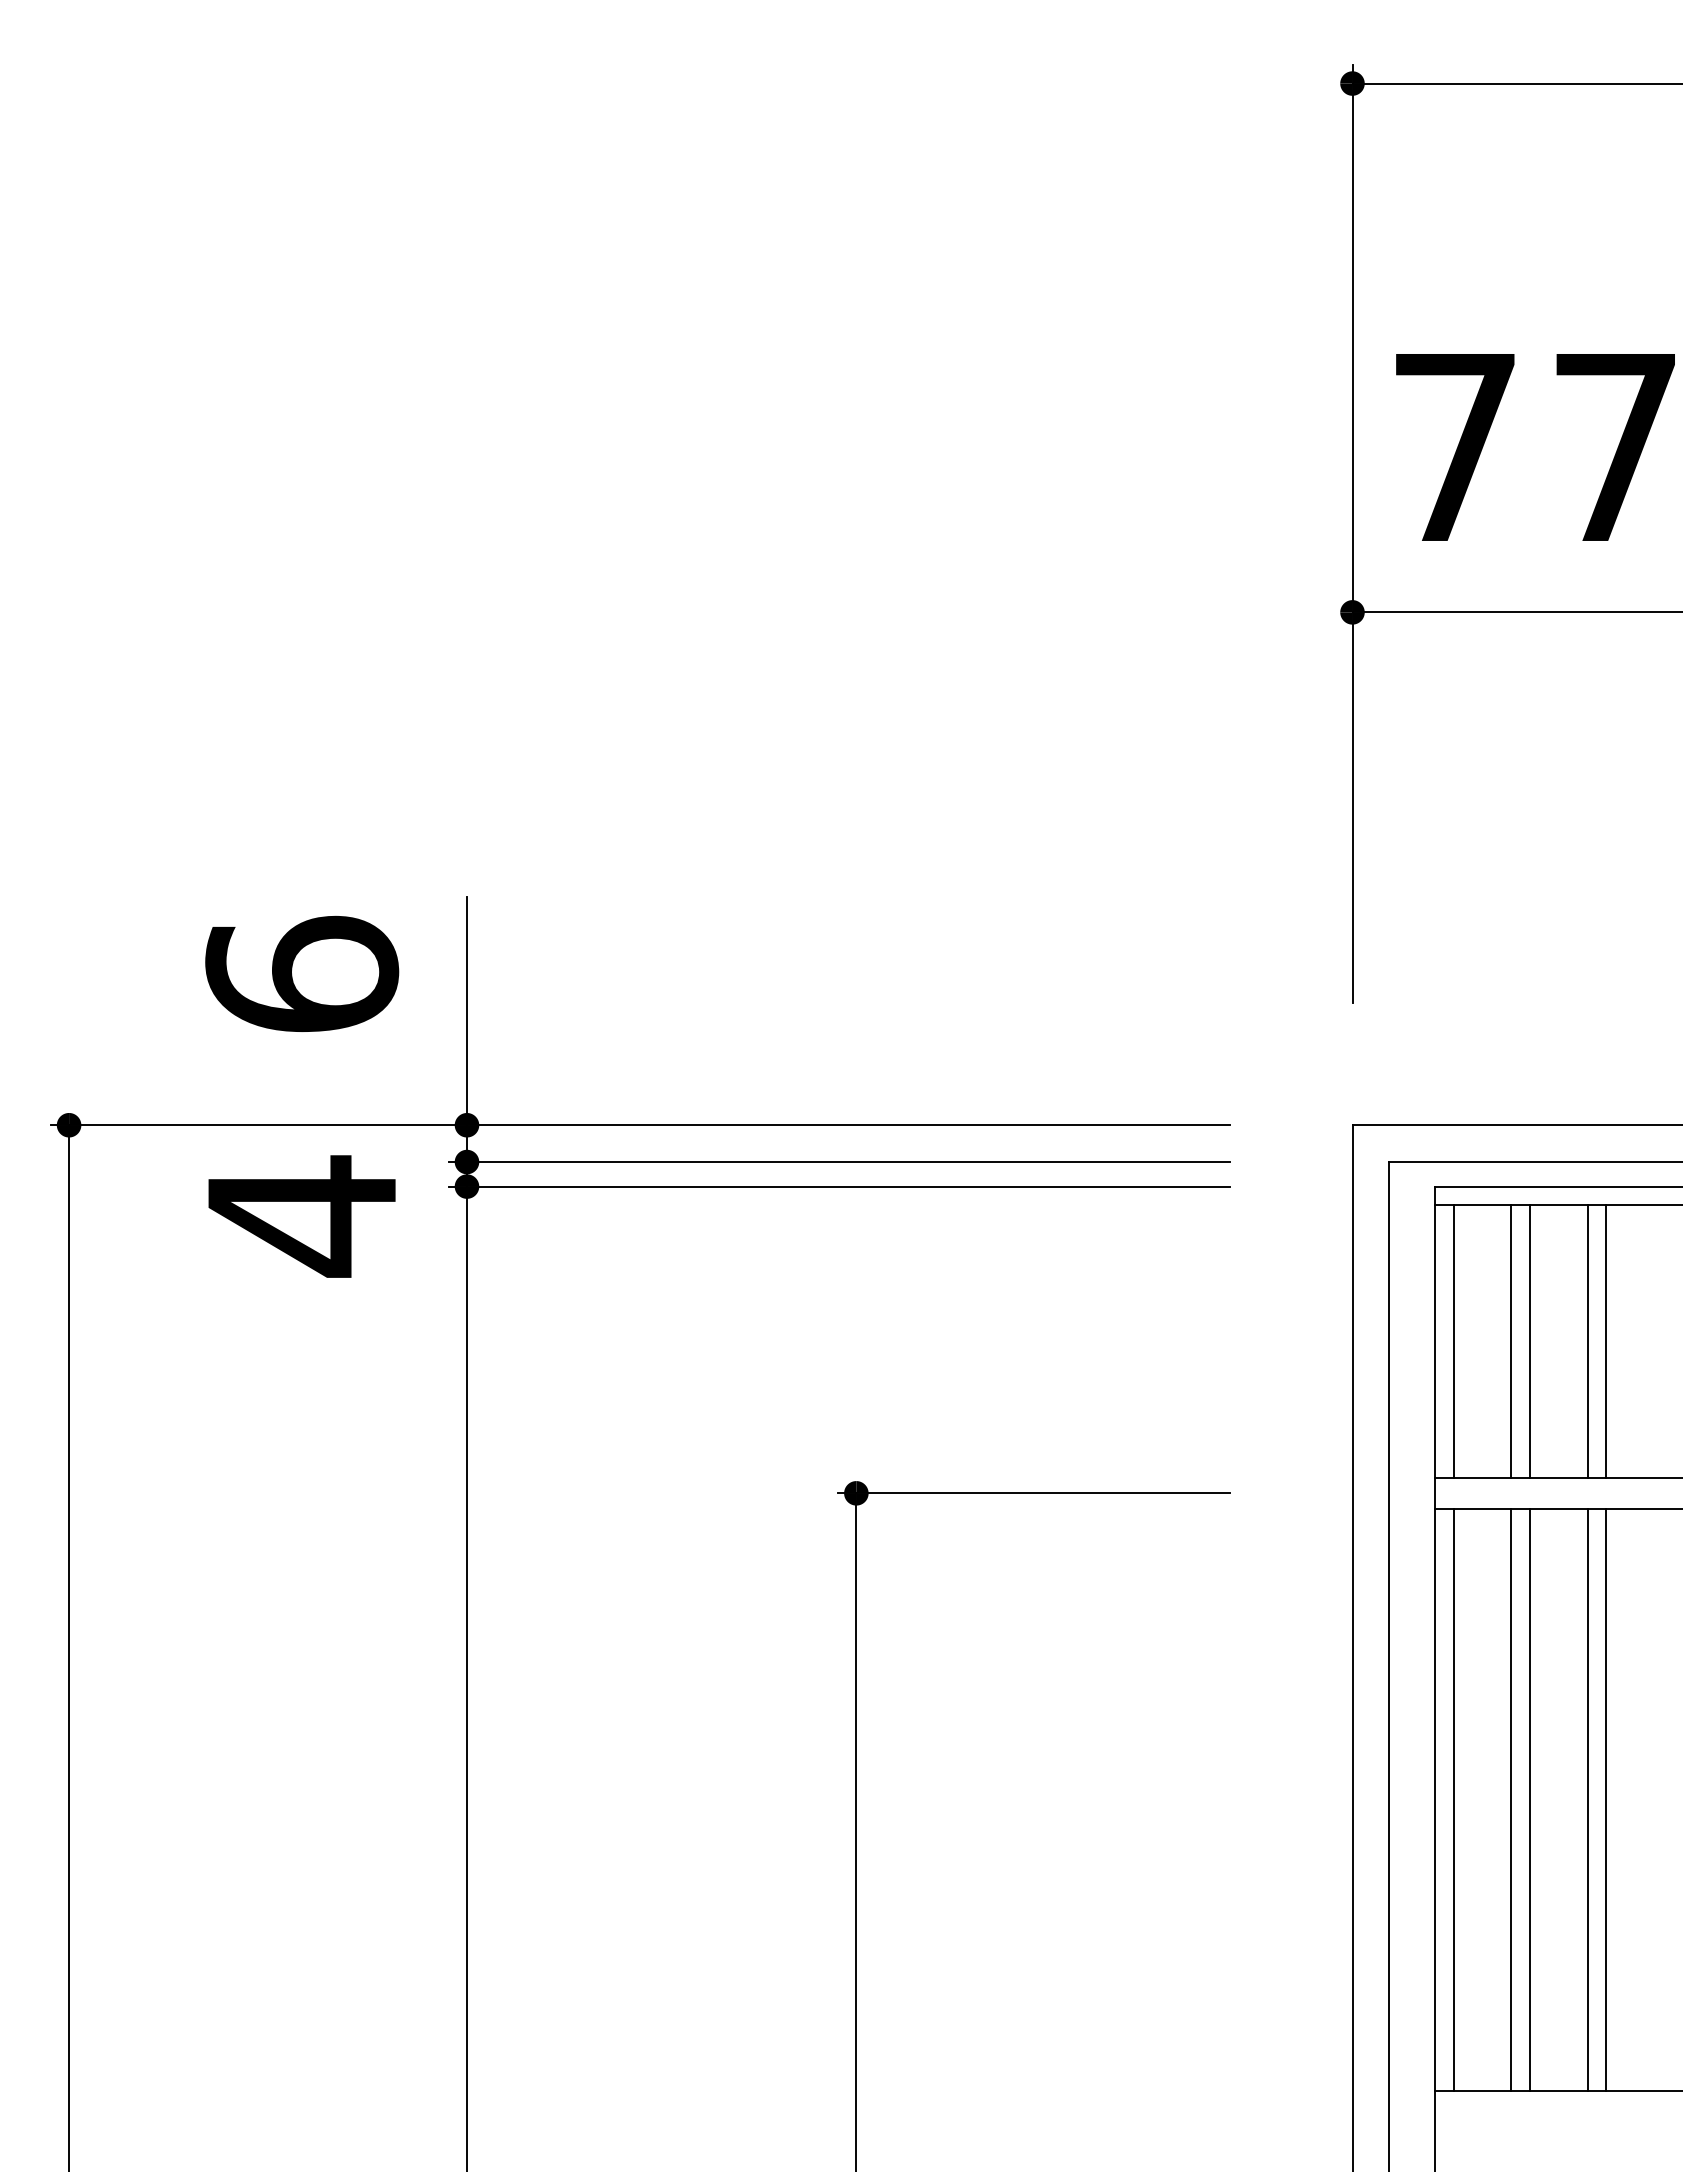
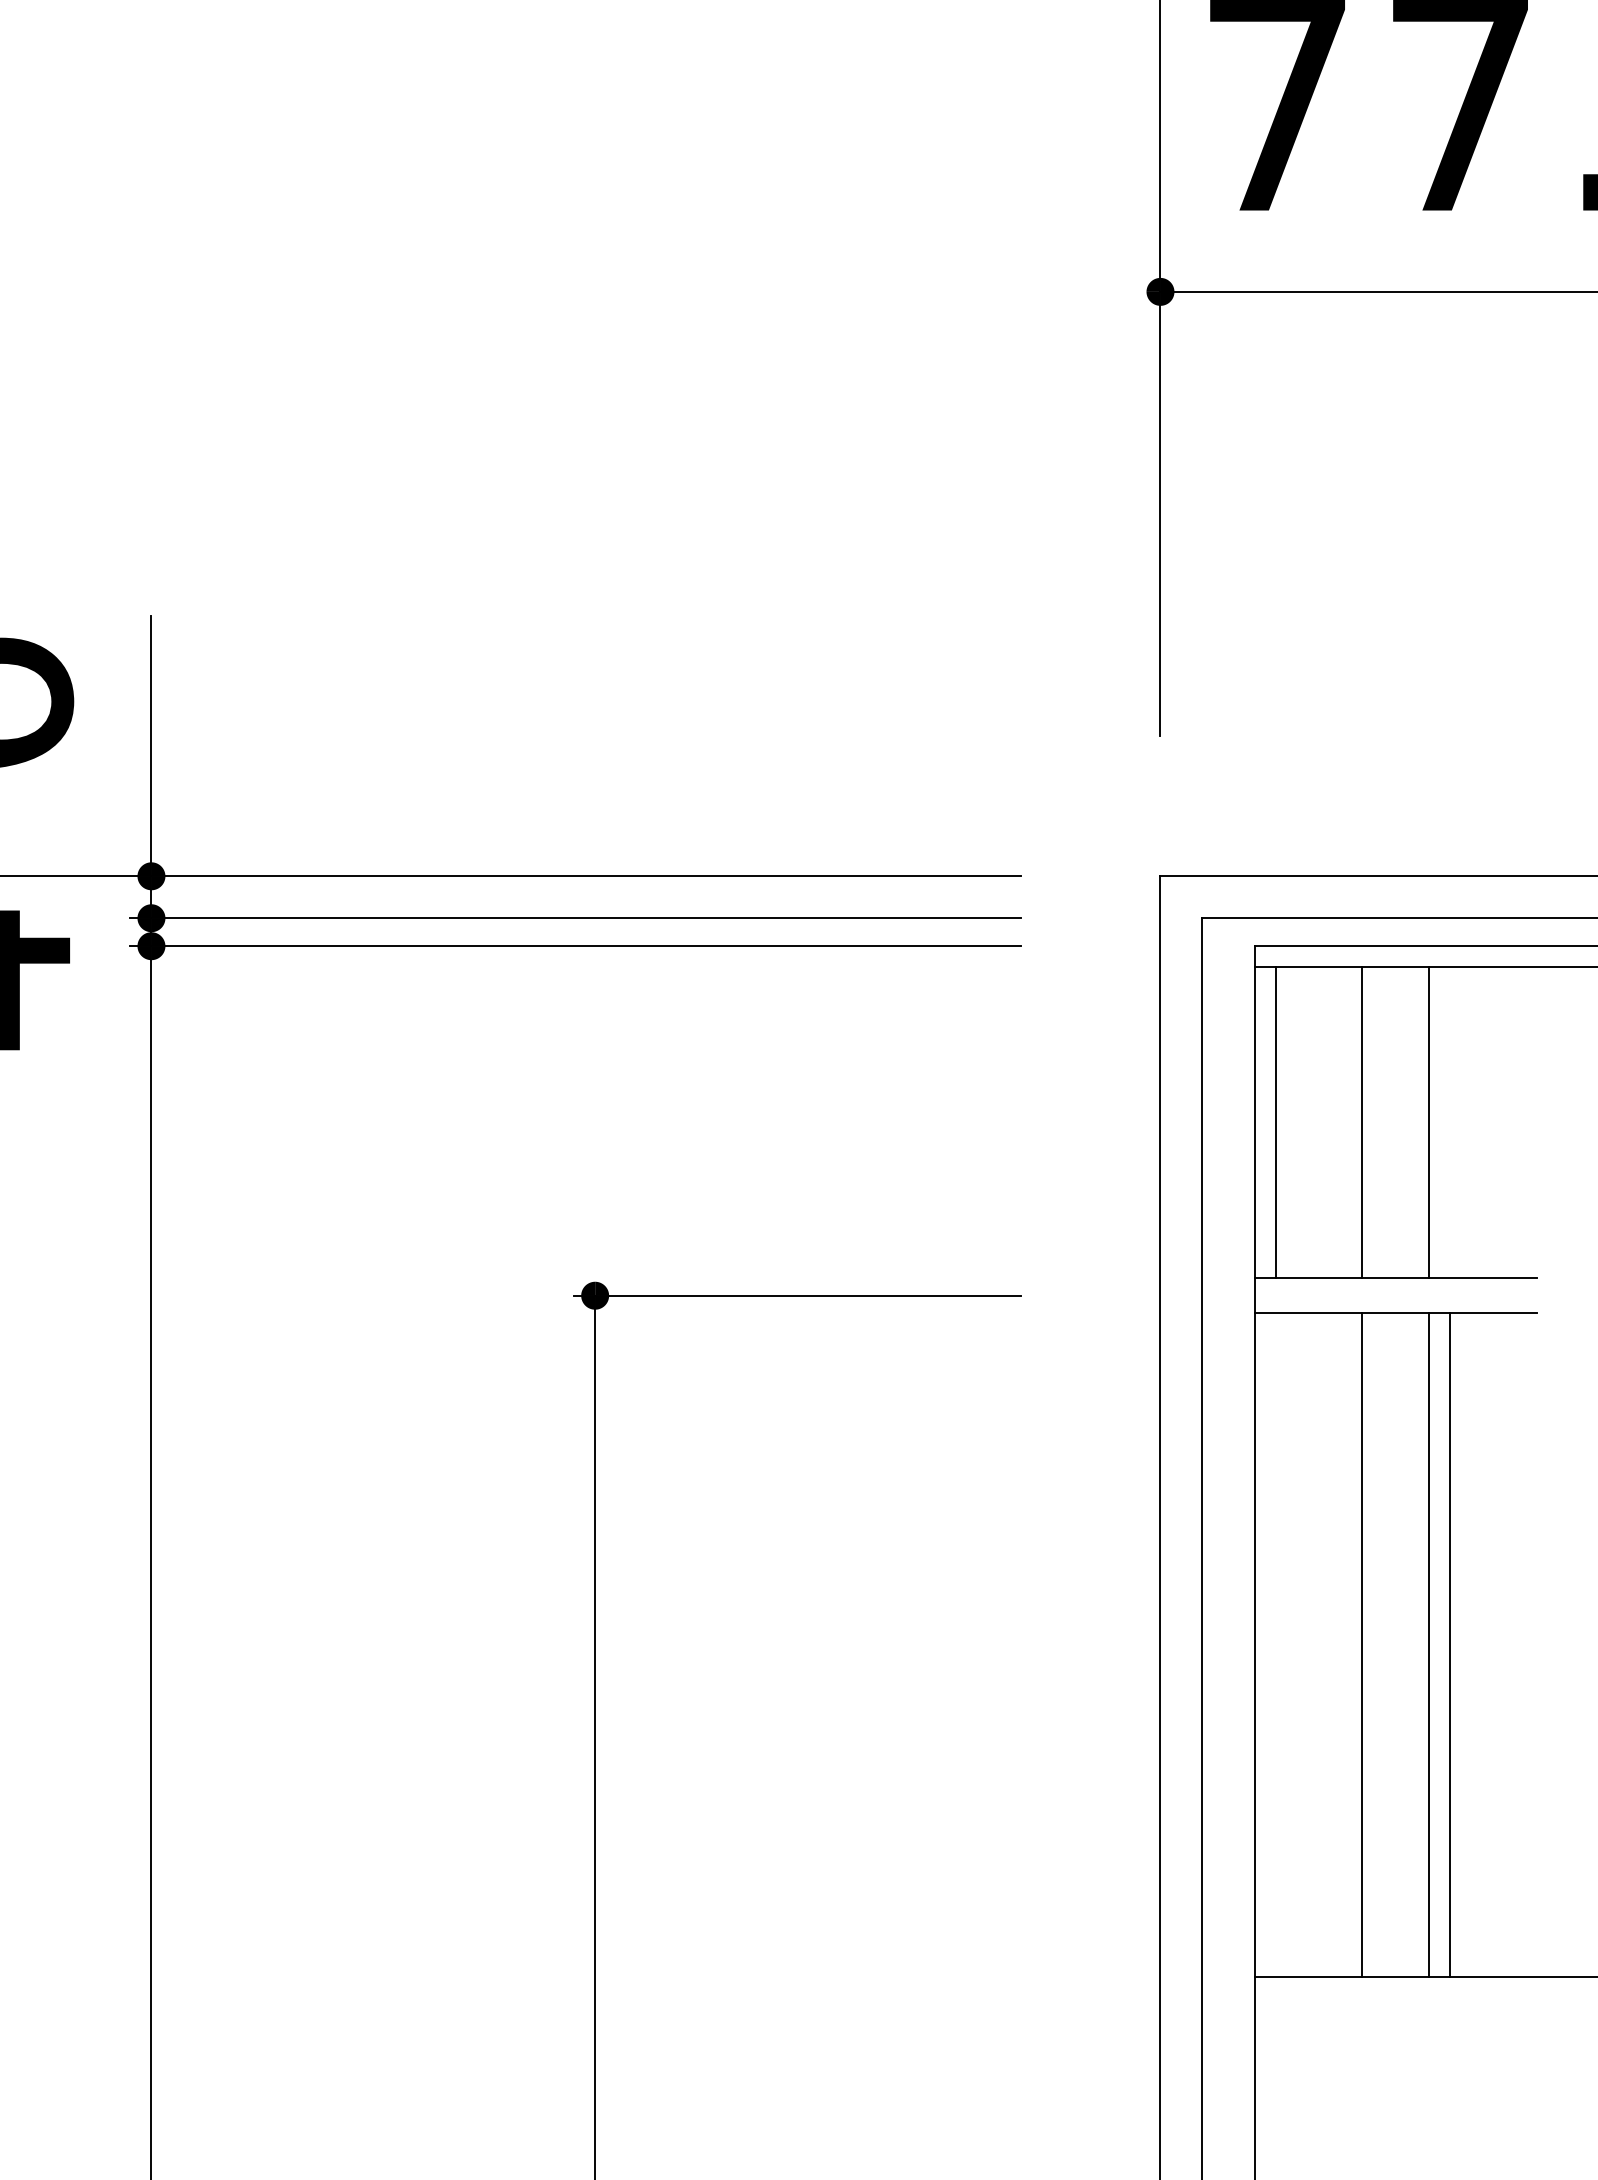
line: (1511, 1341) -> (1341, 1122), removed
line: (1606, 1341) -> (1449, 1122), removed
line: (1453, 1799) -> (1275, 1644), removed
line: (1511, 1799) -> (1341, 1644), removed

